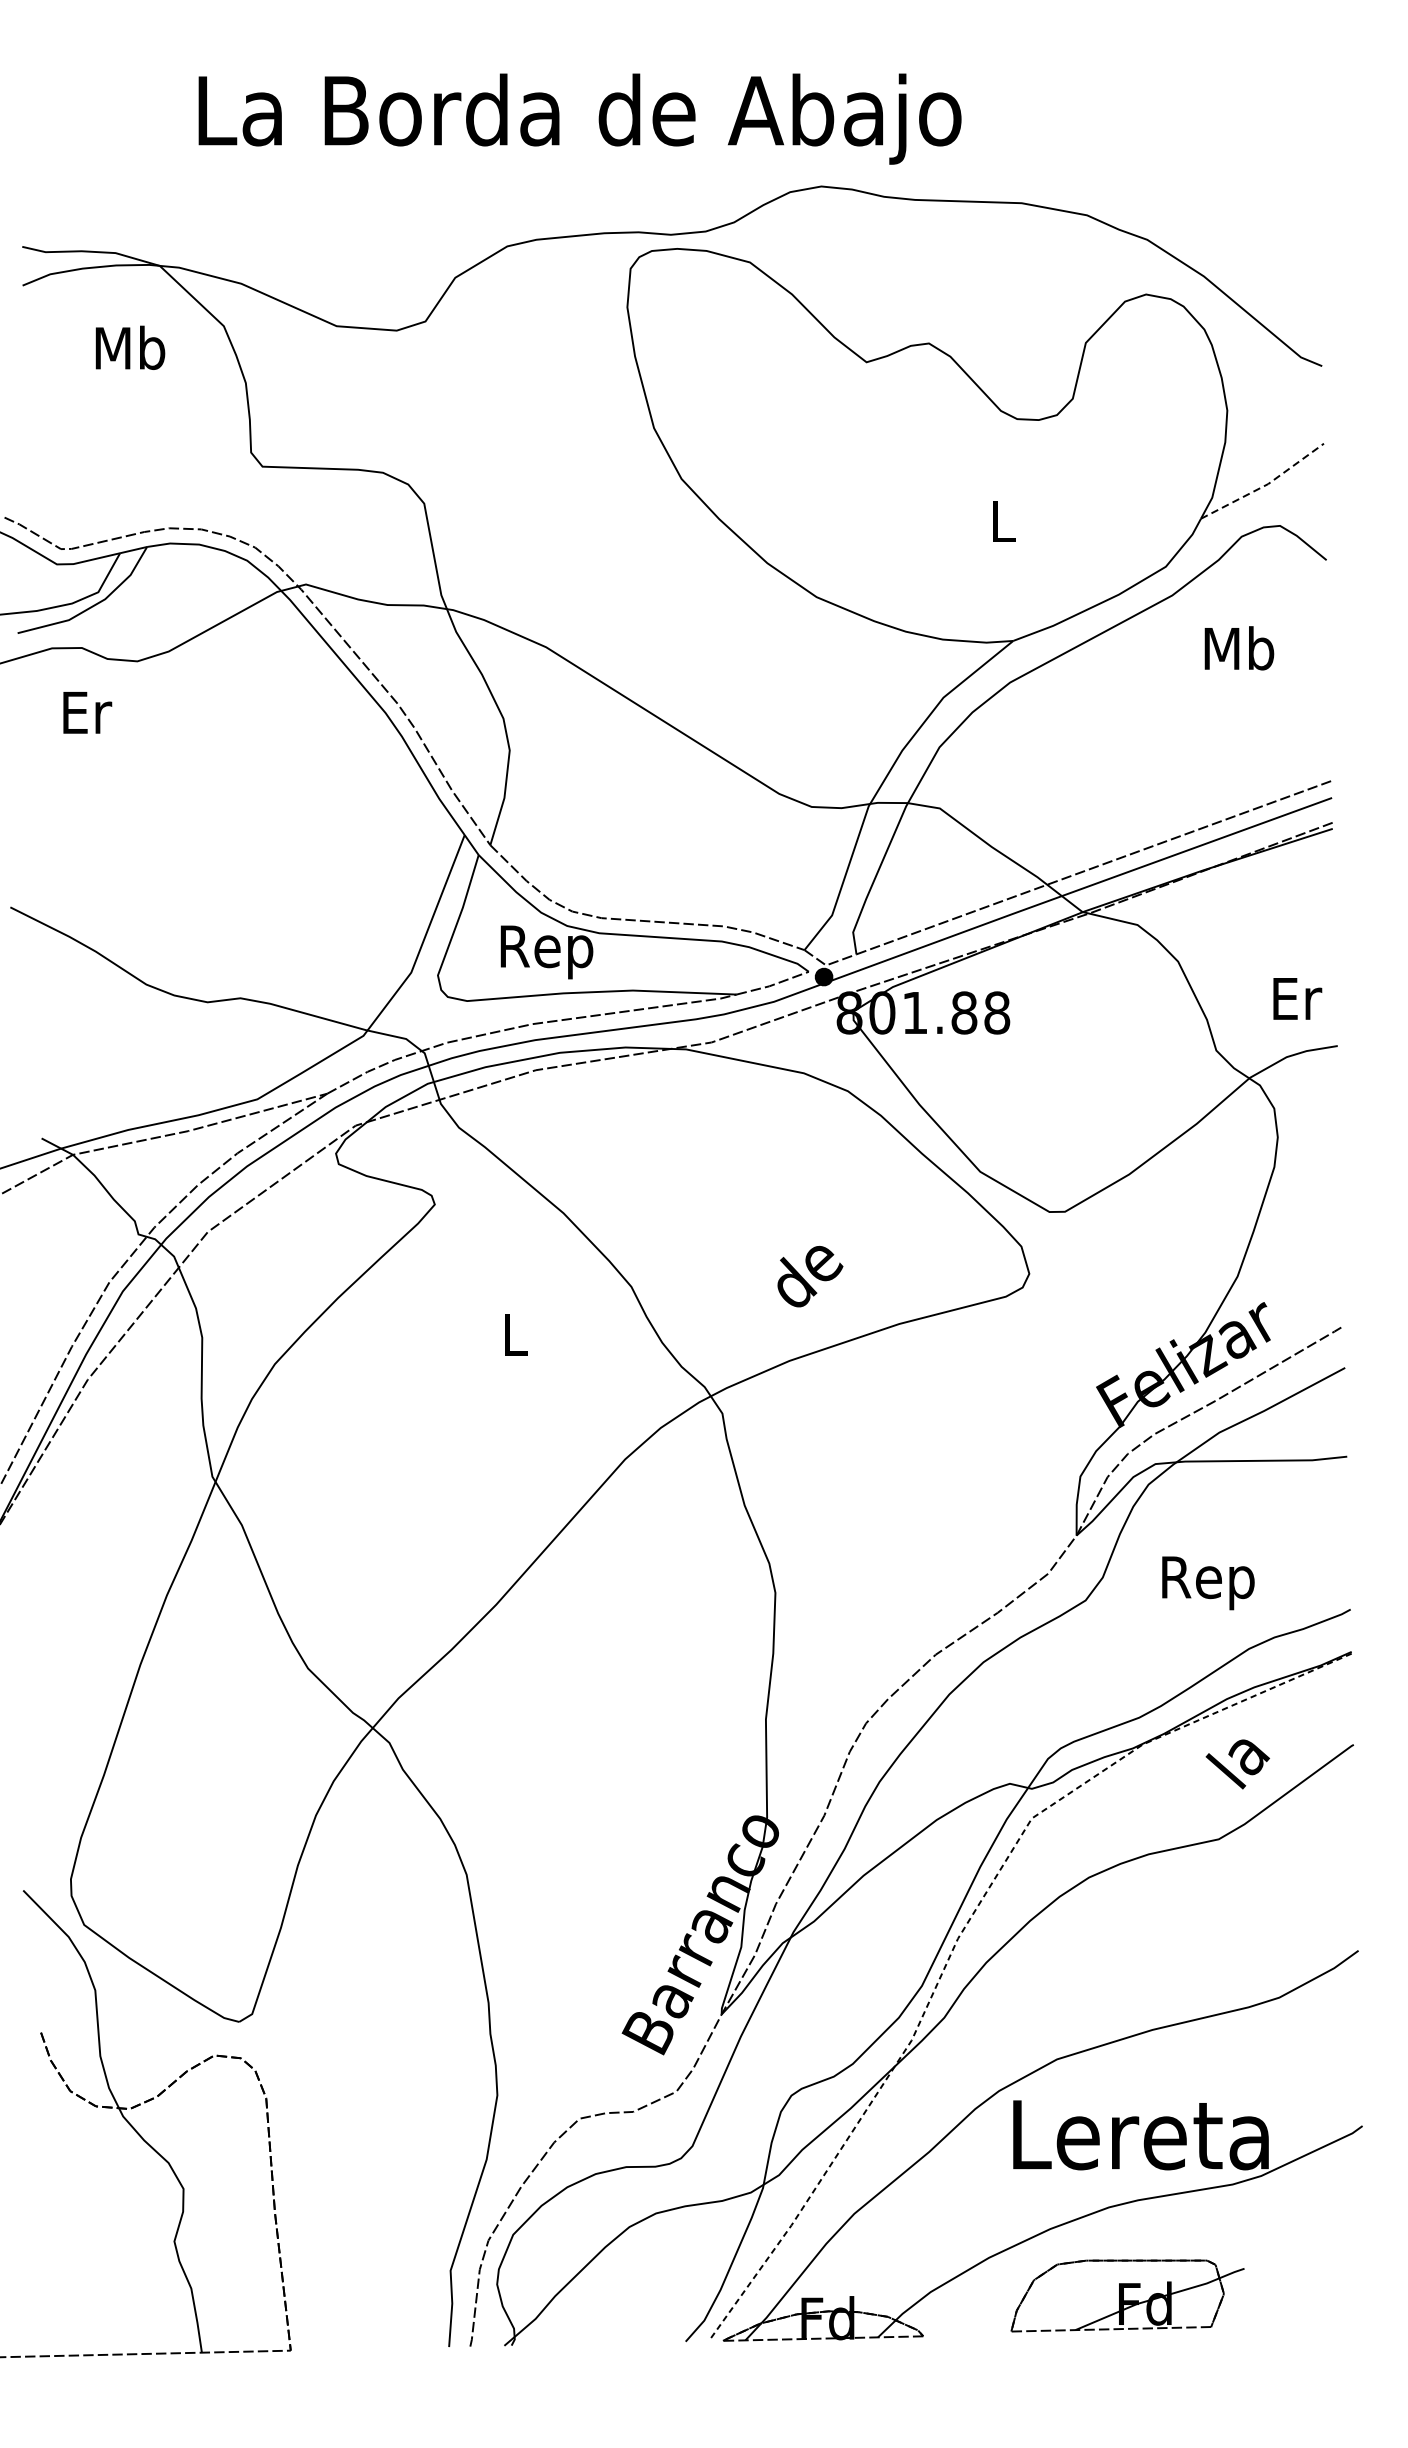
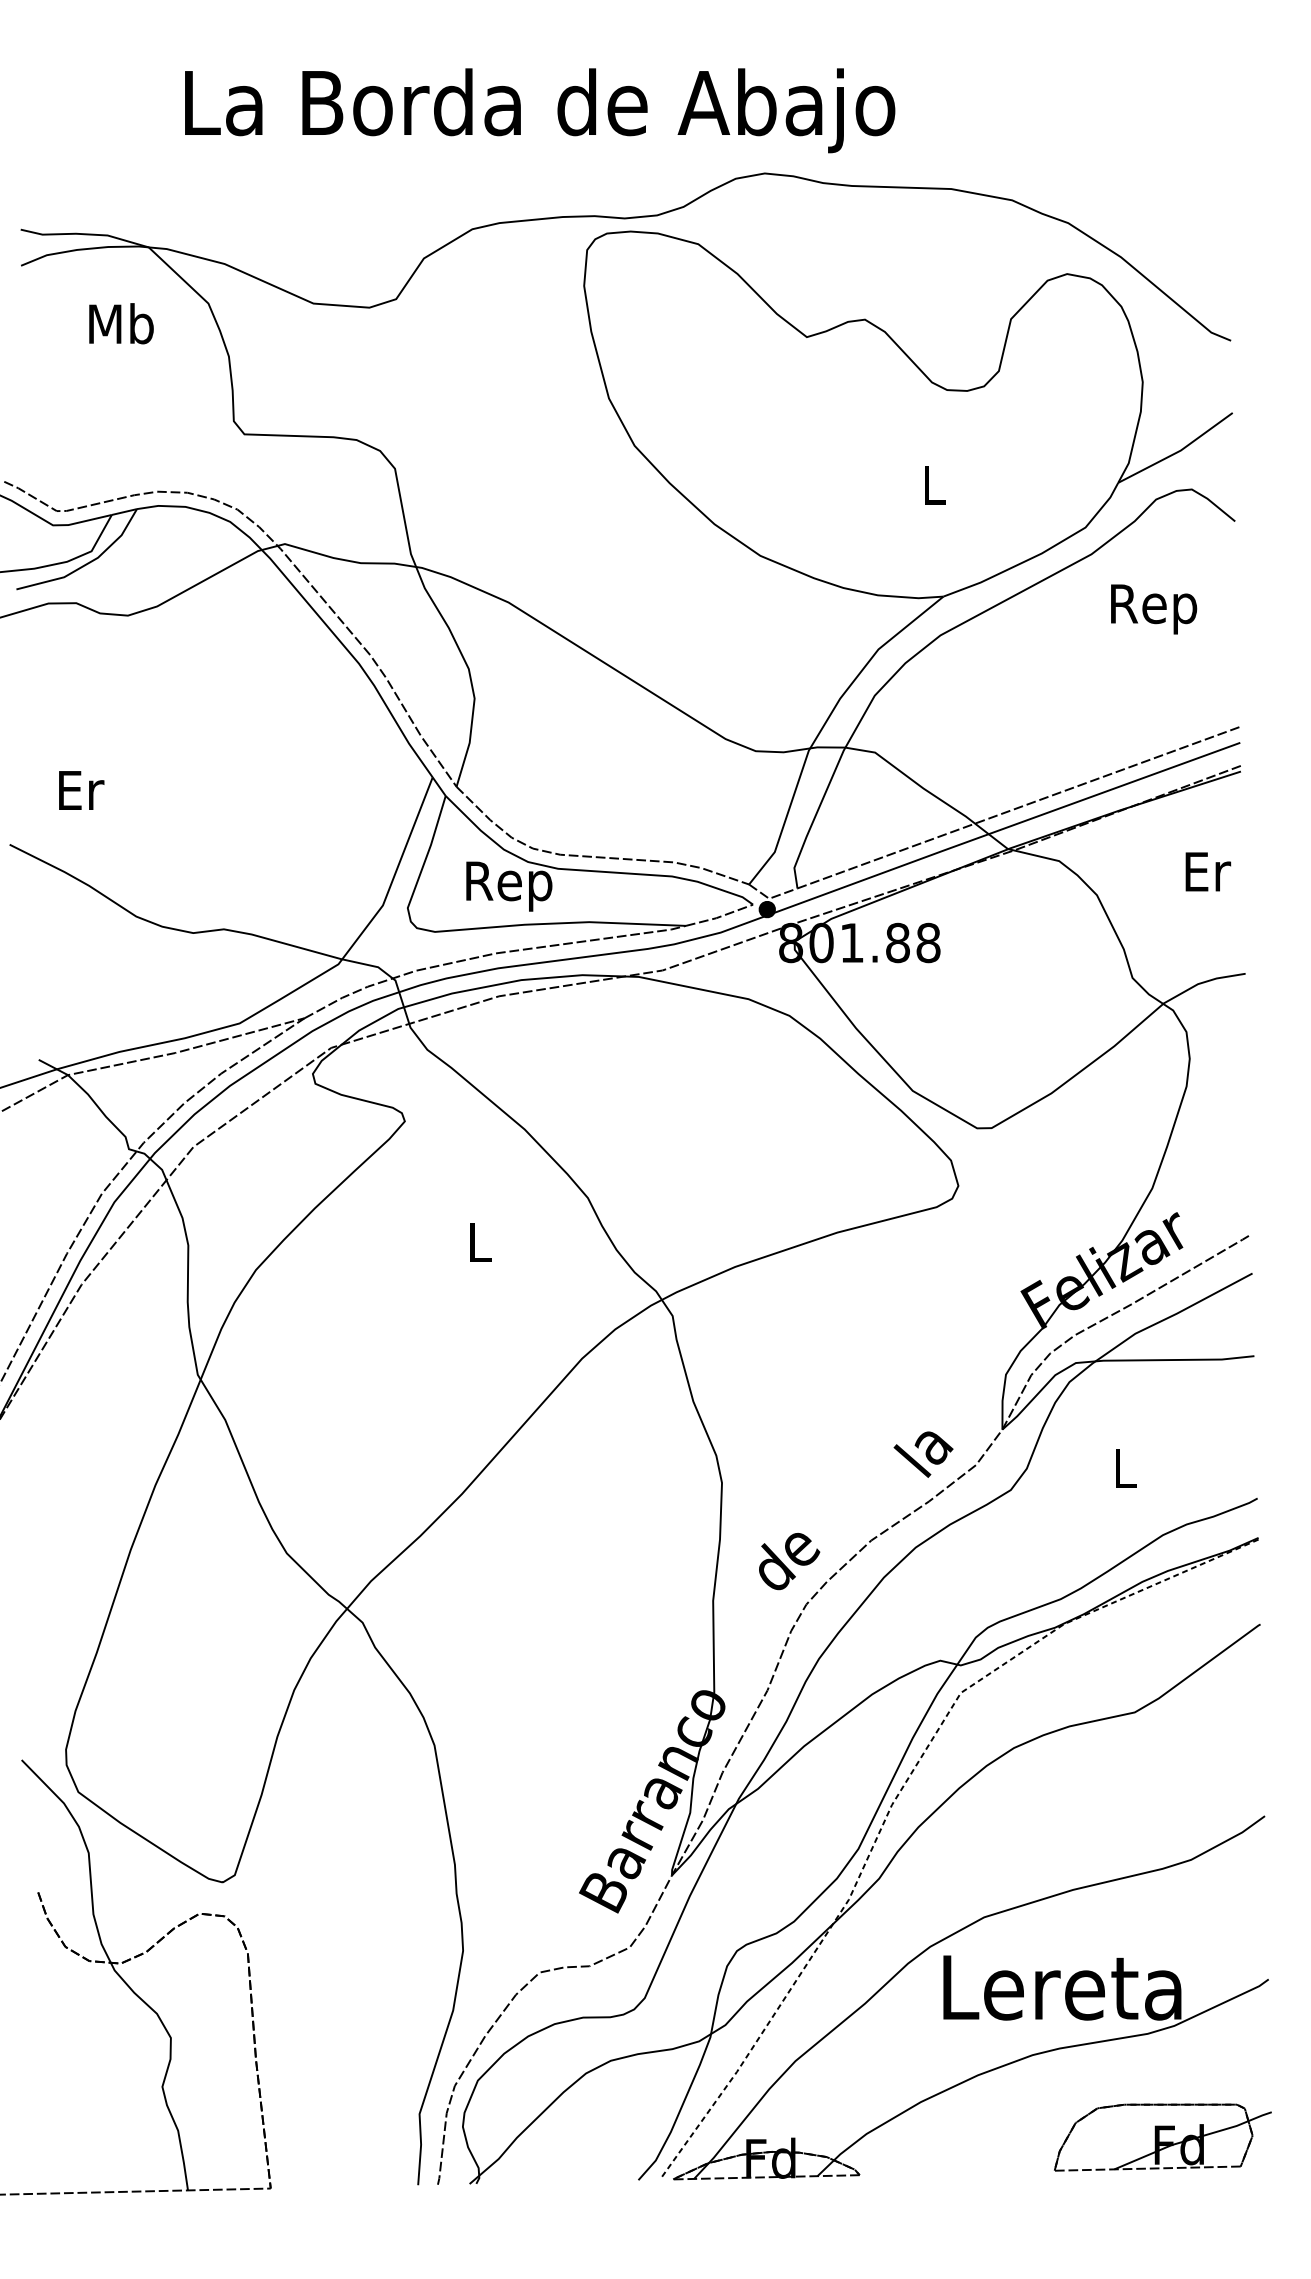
line: (1266, 485) -> (1179, 451), dashed -> solid
text: (1239, 653) -> (1154, 608), Mb -> Rep
text: (87, 712) -> (81, 790), moved
text: (1297, 998) -> (1208, 871), moved
text: (810, 1276) -> (789, 1561), moved
text: (1208, 1583) -> (1125, 1474), Rep -> L
text: (1237, 1764) -> (923, 1454), moved
part: (1127, 2295) -> (1162, 2137), moved

